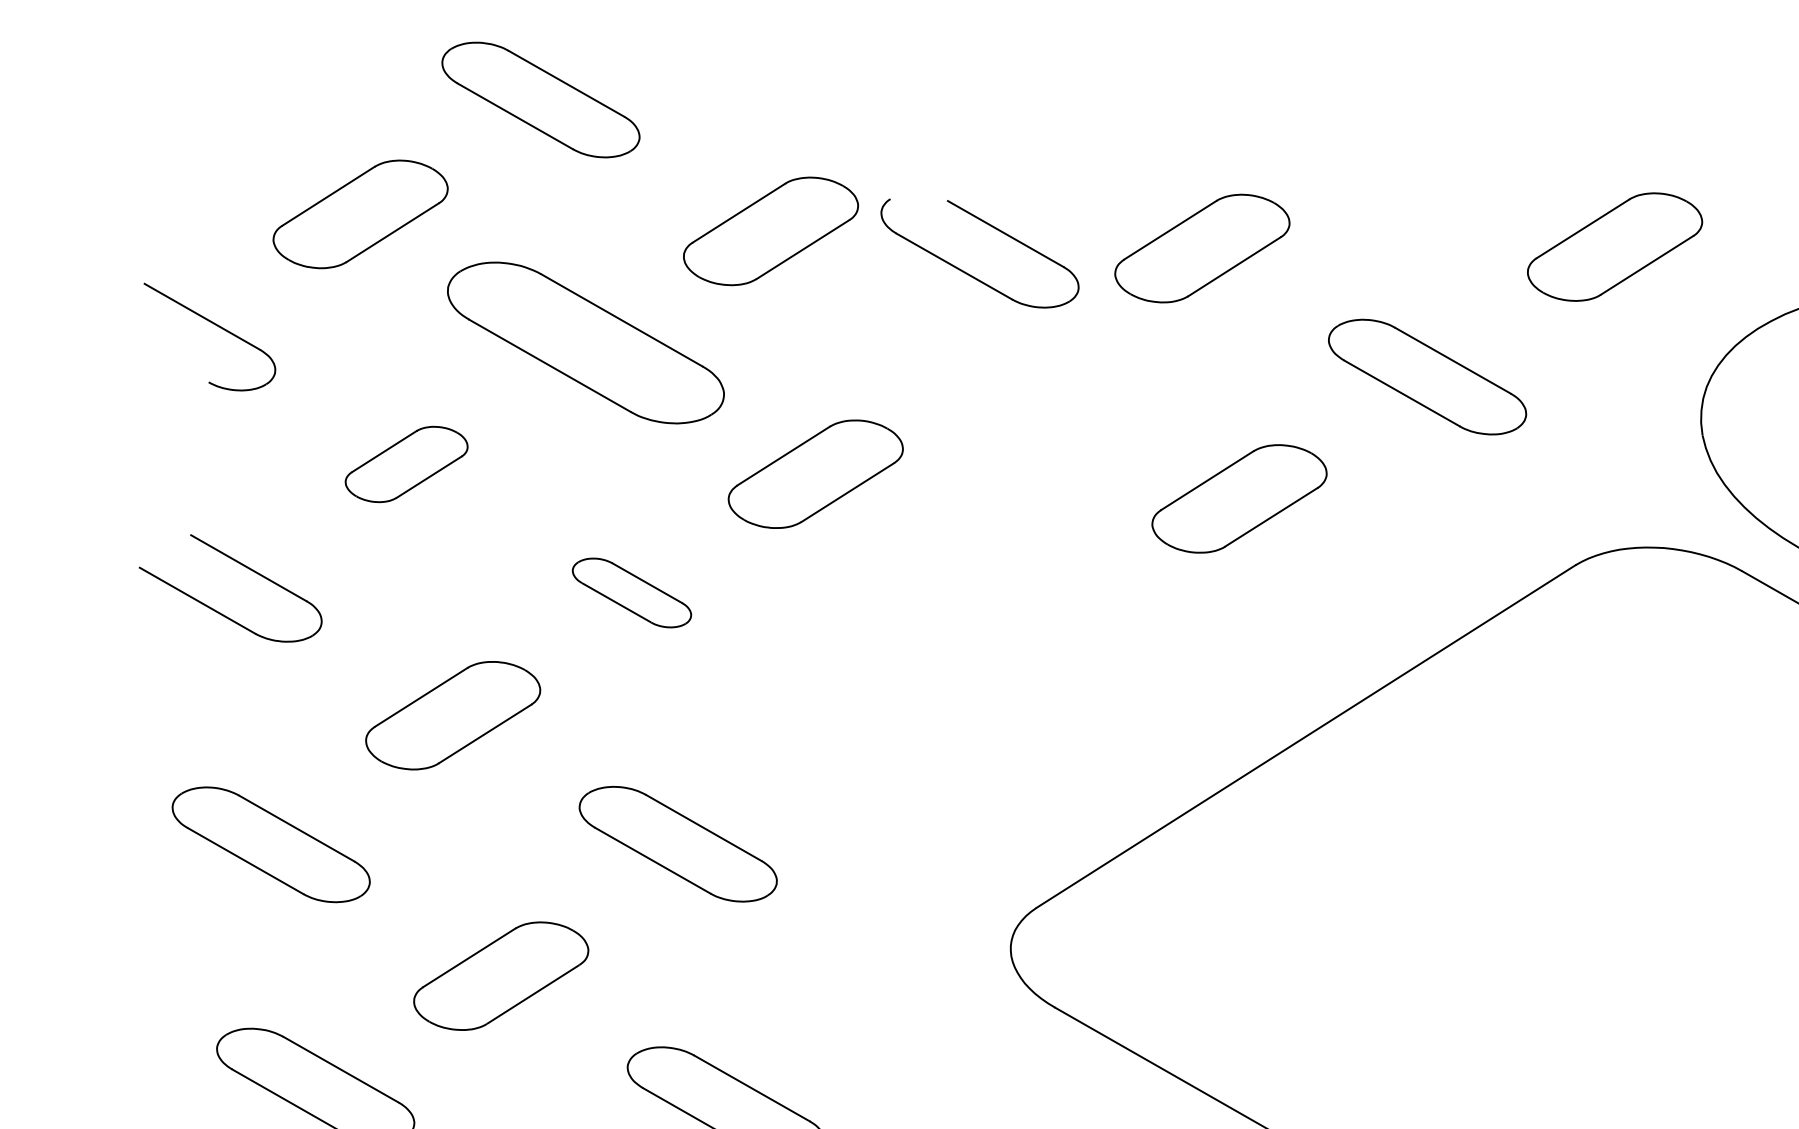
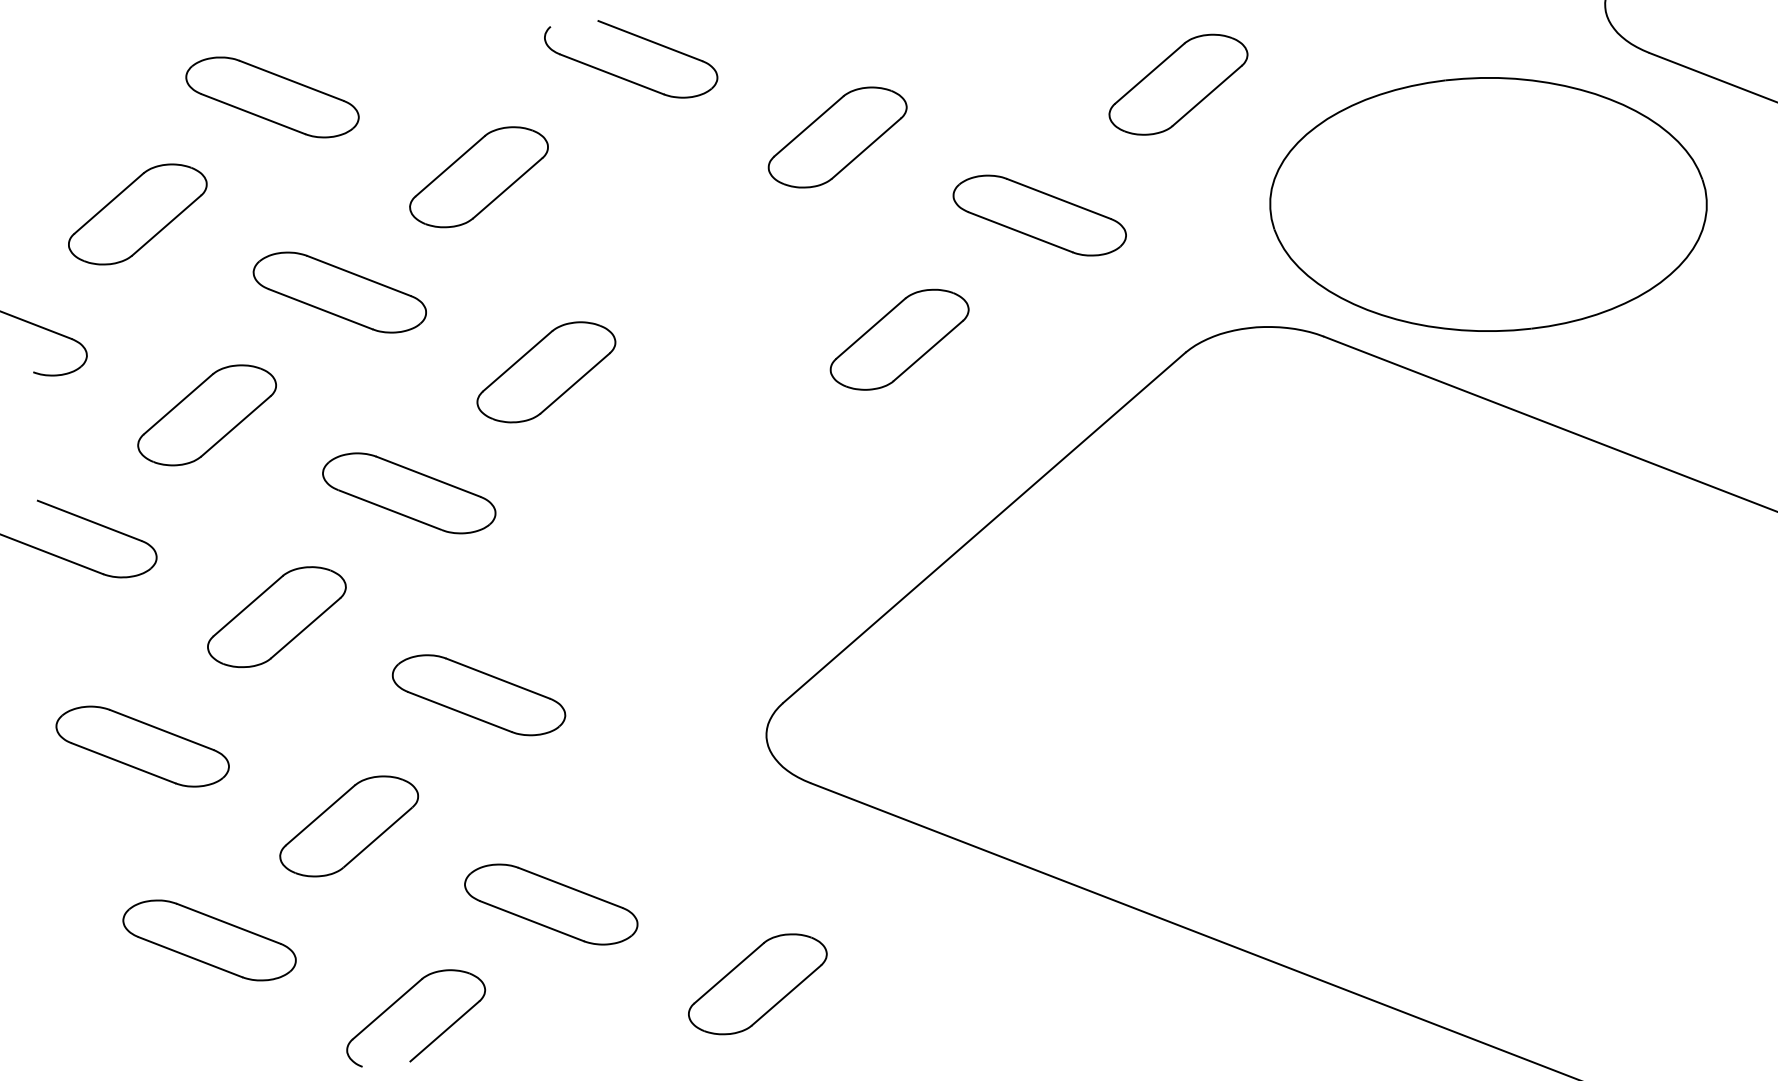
part: (967, 272) -> (623, 77), moved
part: (585, 342) -> (339, 292), size x0.71
part: (405, 464) -> (206, 415), size x1.43
part: (632, 593) -> (409, 493), size x1.67

